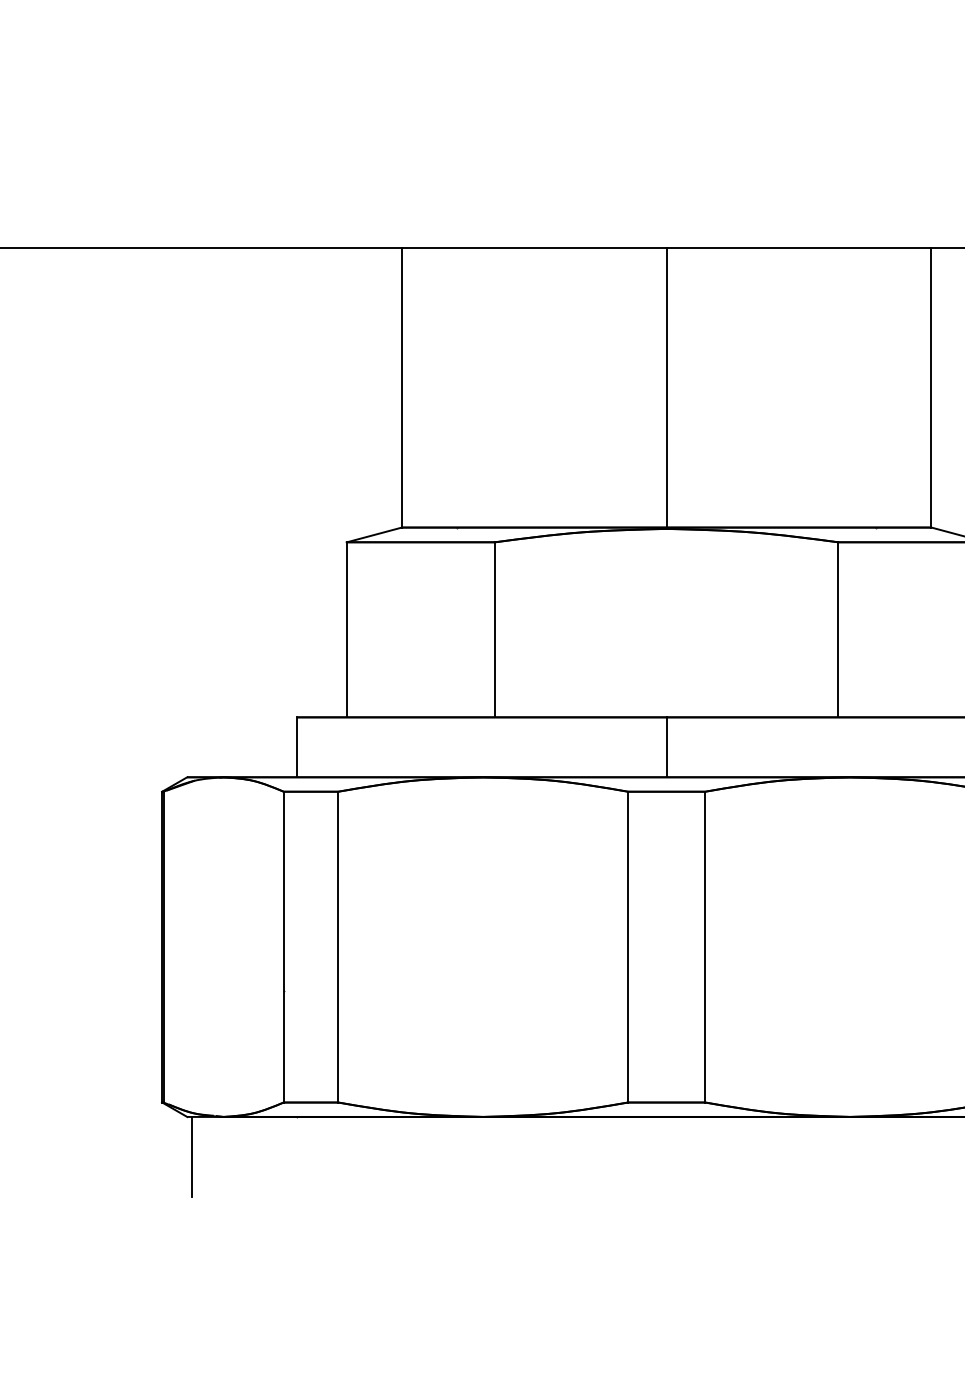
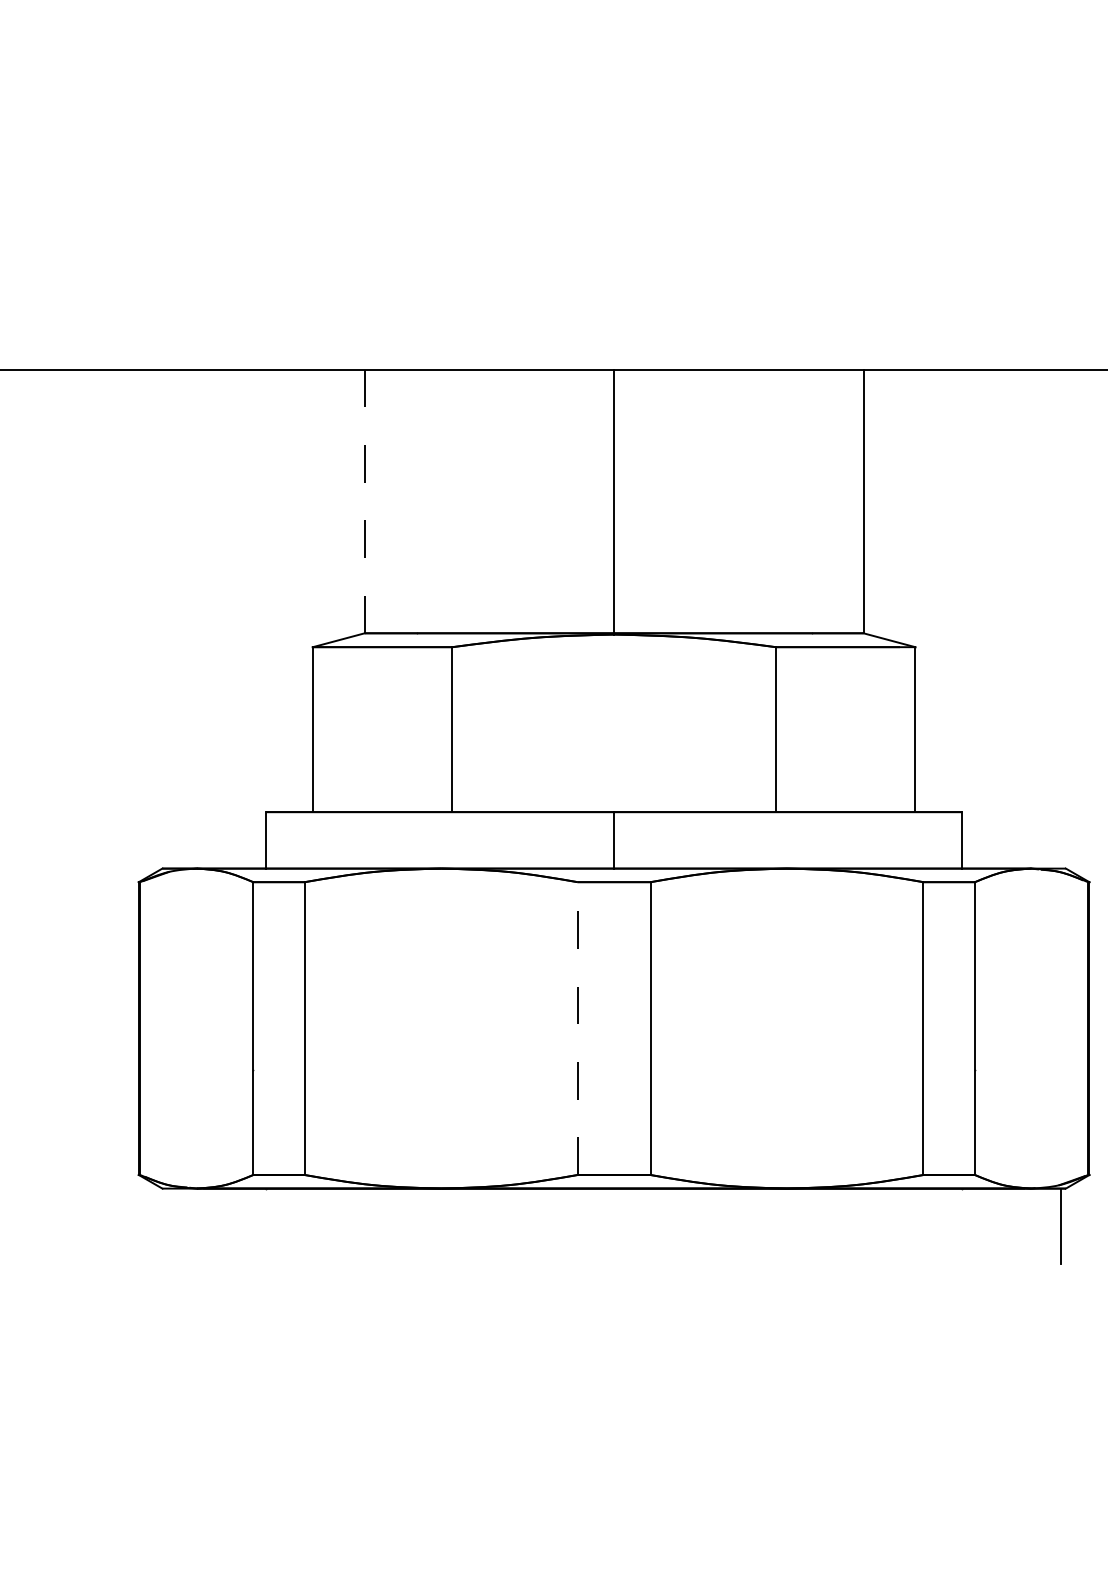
line: (401, 387) -> (364, 501), solid -> dashed
line: (627, 947) -> (577, 1028), solid -> dashed
line: (192, 1156) -> (167, 1225), removed

